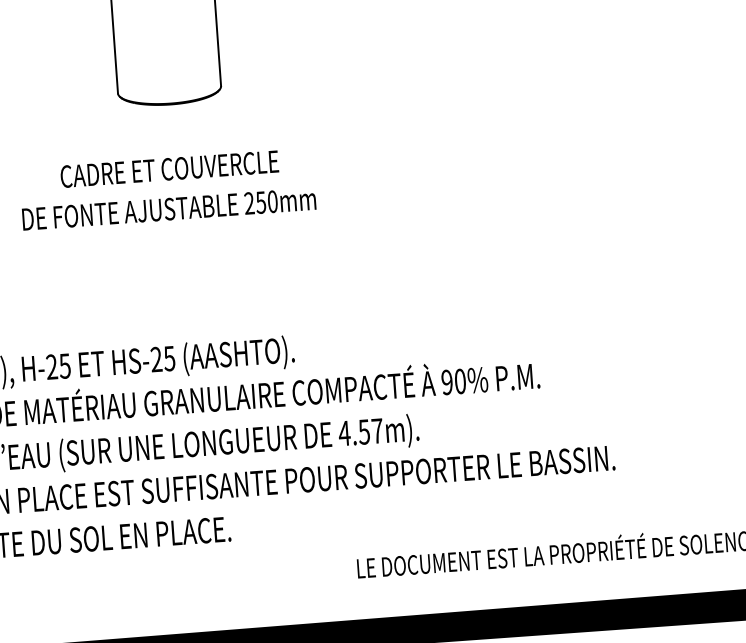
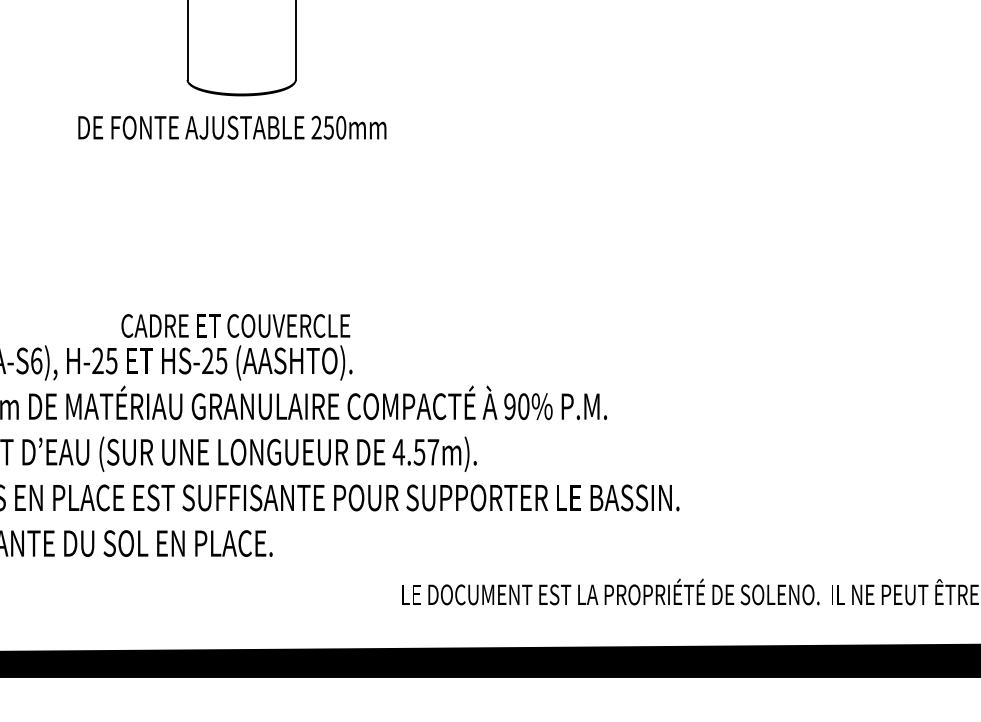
text: (169, 168) -> (235, 325), moved
text: (169, 208) -> (232, 127), moved

